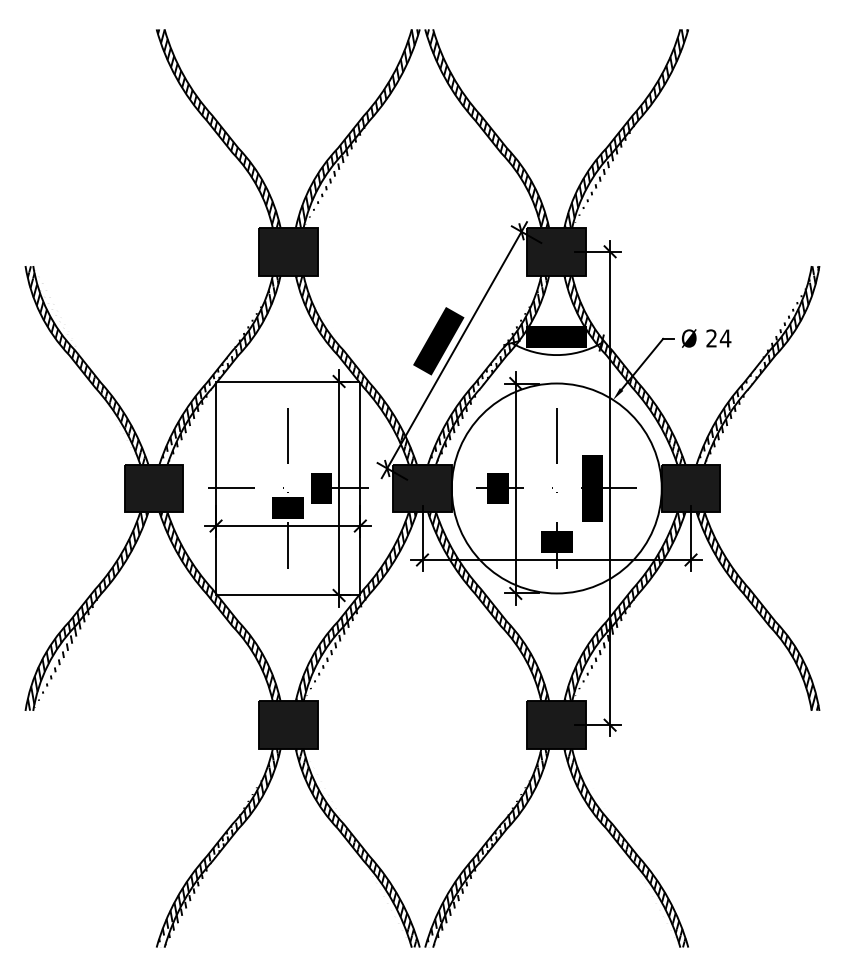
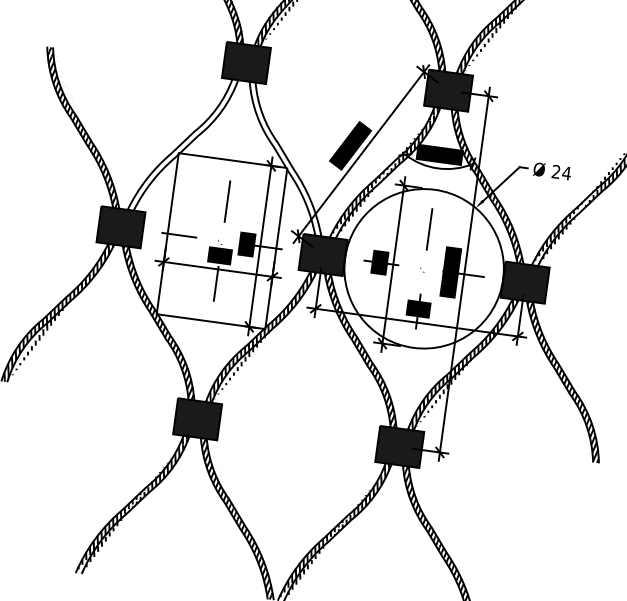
hatch: (220, 369) -> (183, 144), removed
hatch: (354, 369) -> (284, 158), removed

